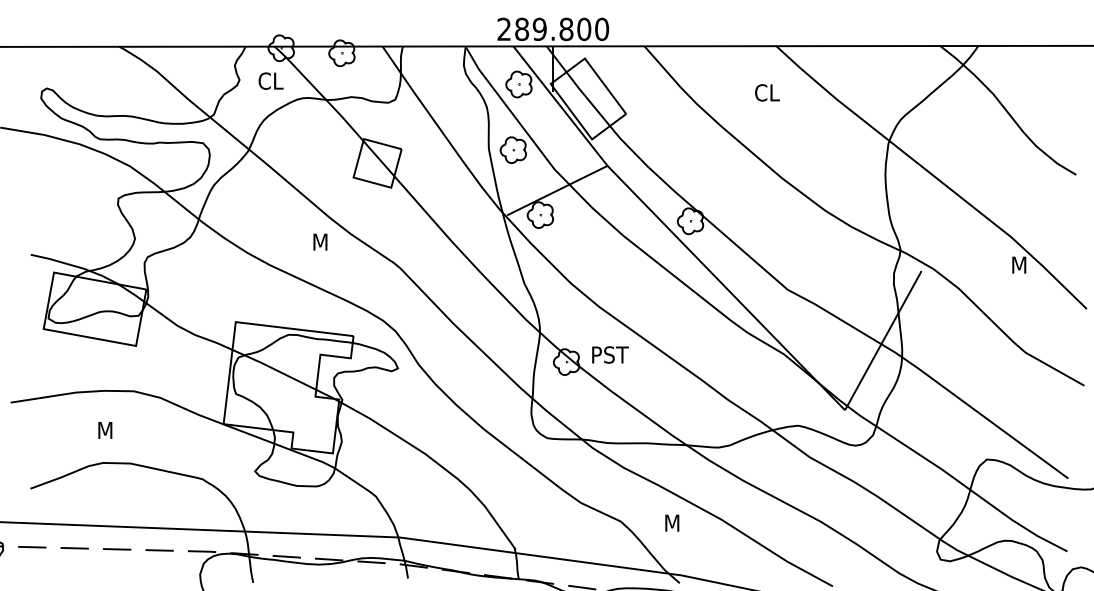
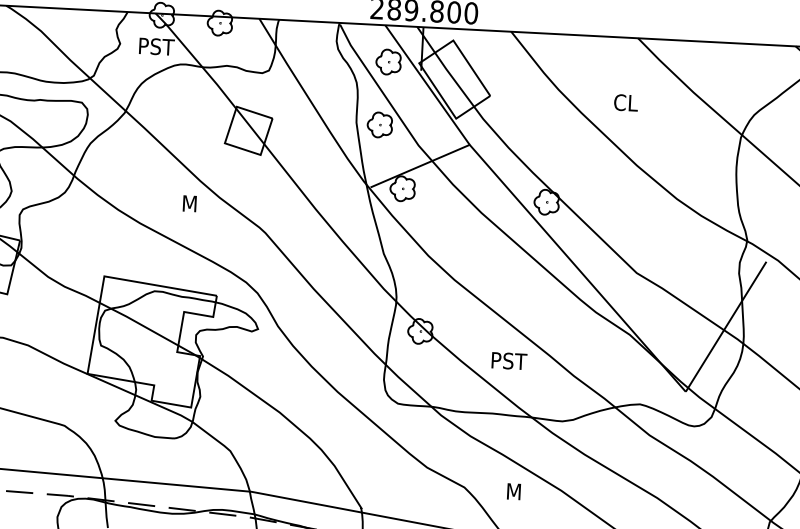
text: (277, 80) -> (156, 46), CL -> PST
text: (767, 92) -> (626, 102), moved
text: (610, 354) -> (509, 360), moved

